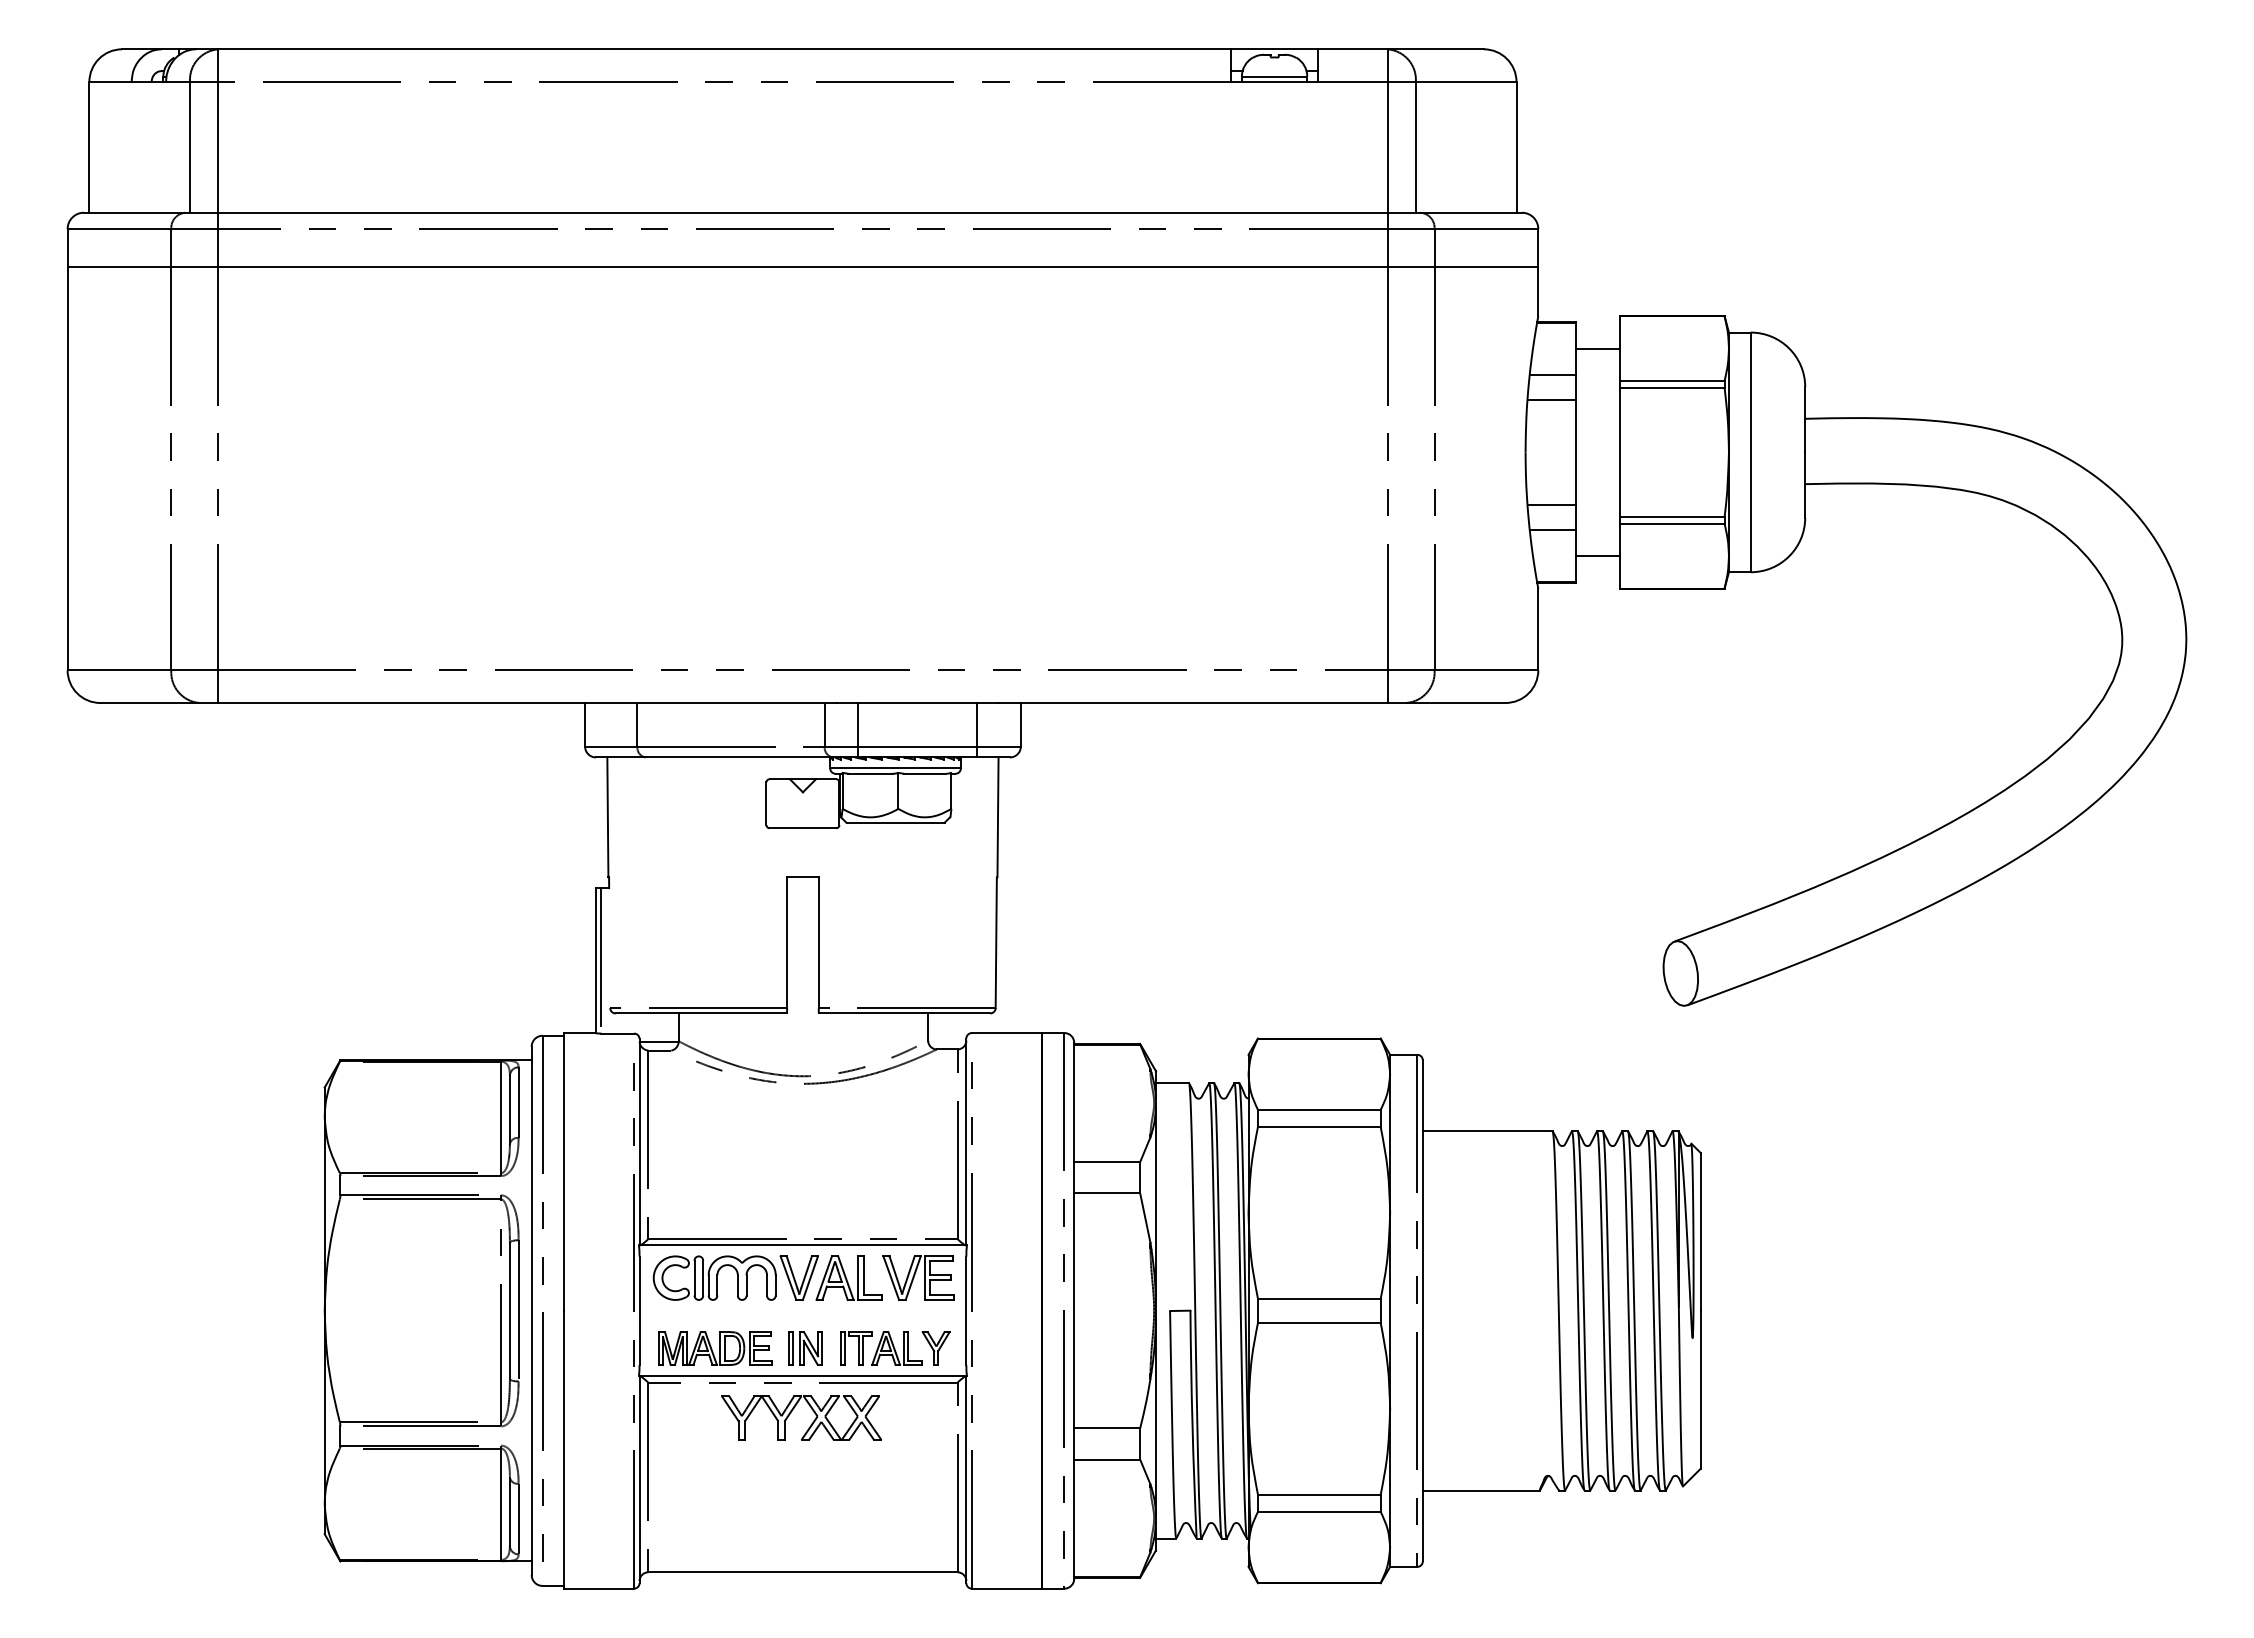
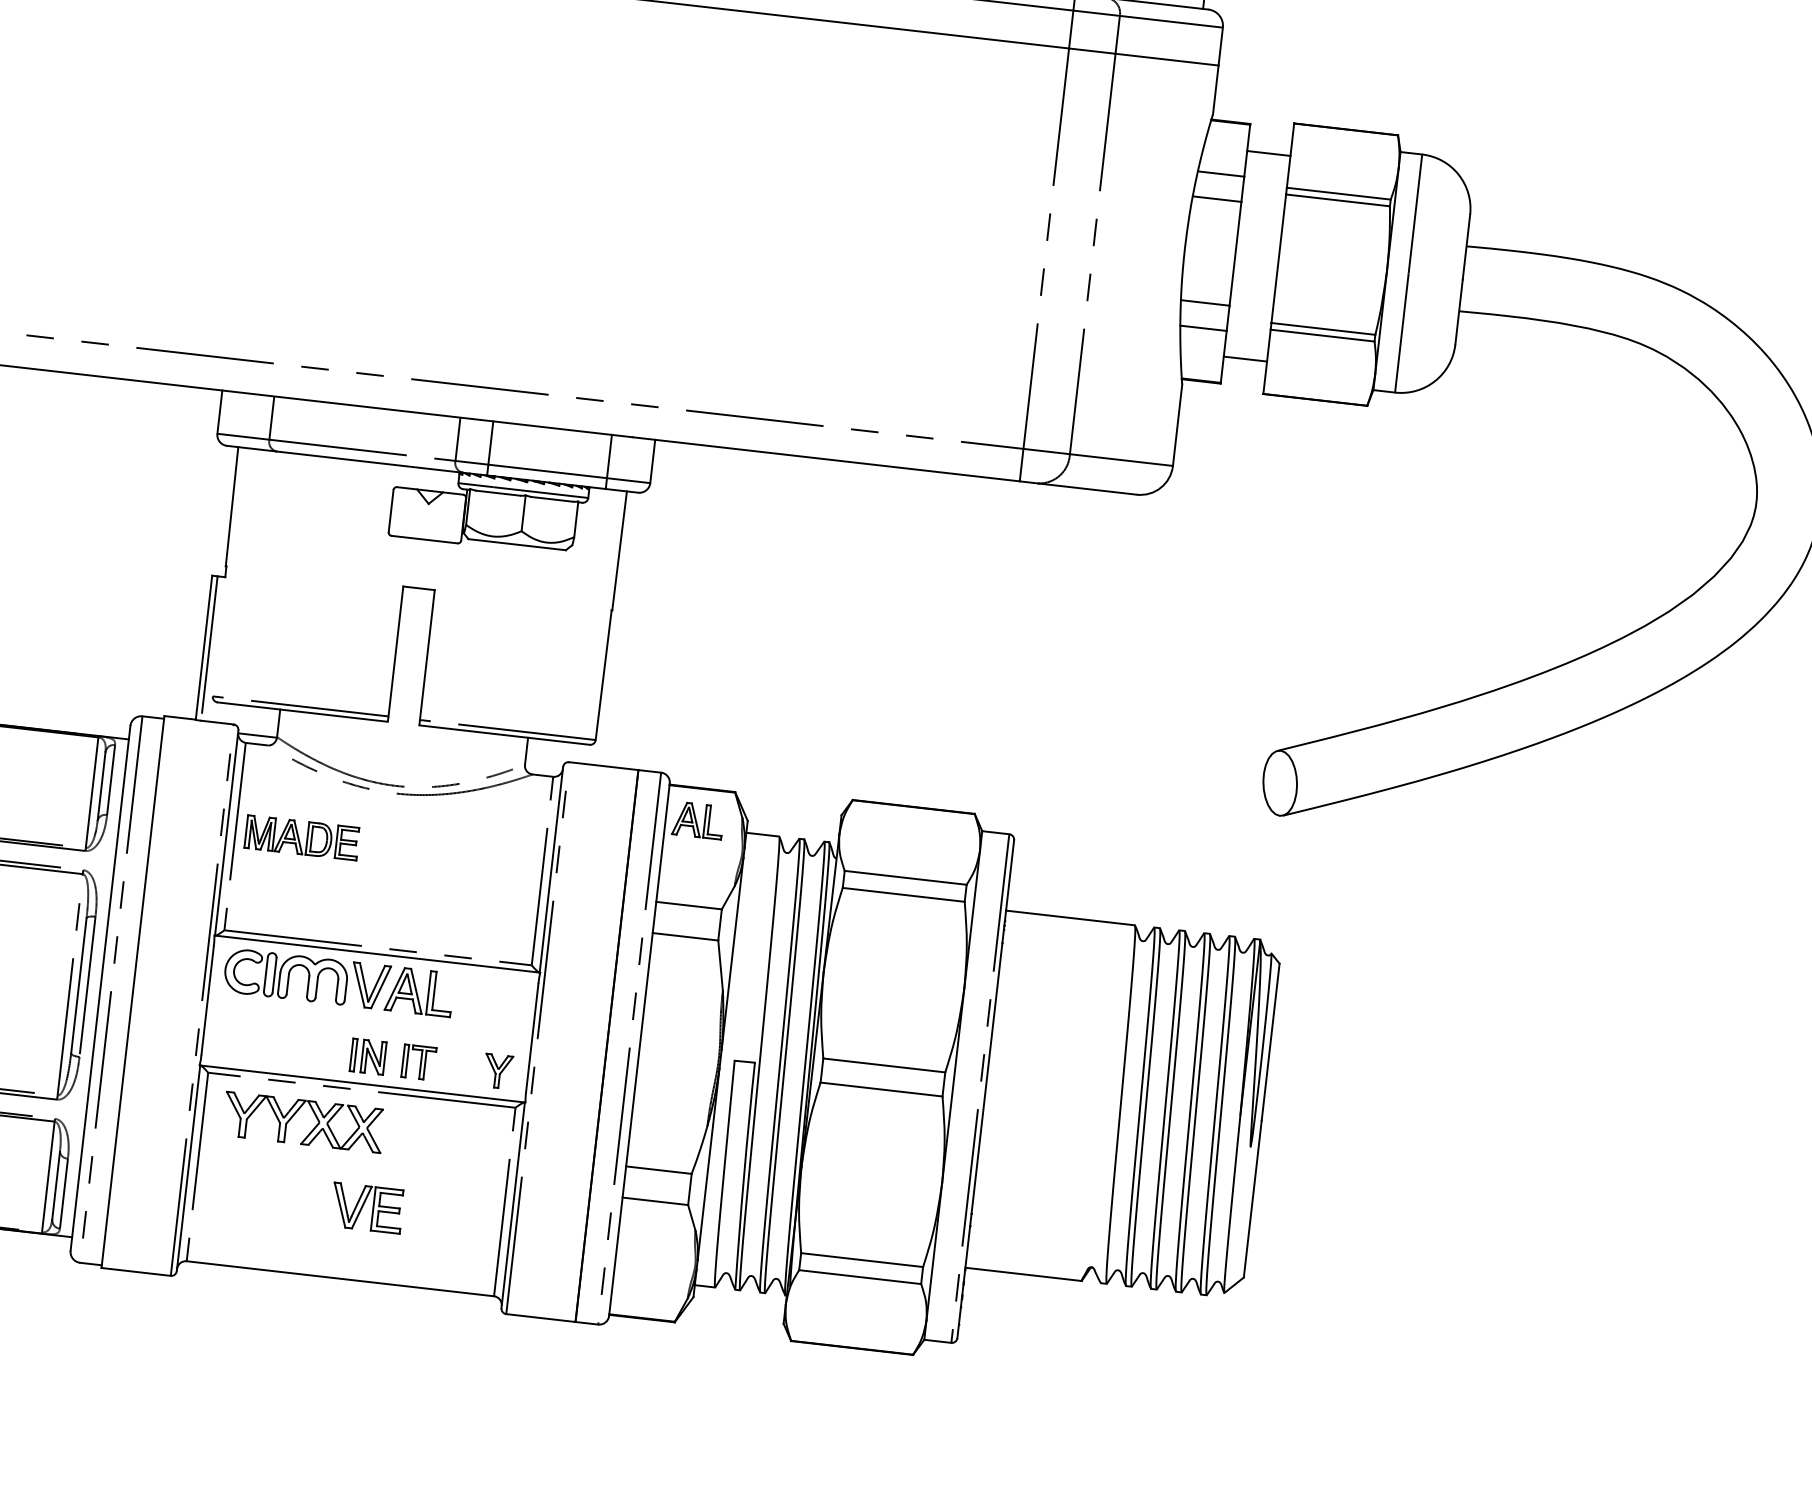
part: (918, 1277) -> (367, 1207), moved
part: (715, 1348) -> (302, 837), moved
part: (896, 1348) -> (698, 820), moved
part: (793, 1410) -> (296, 1113), moved

